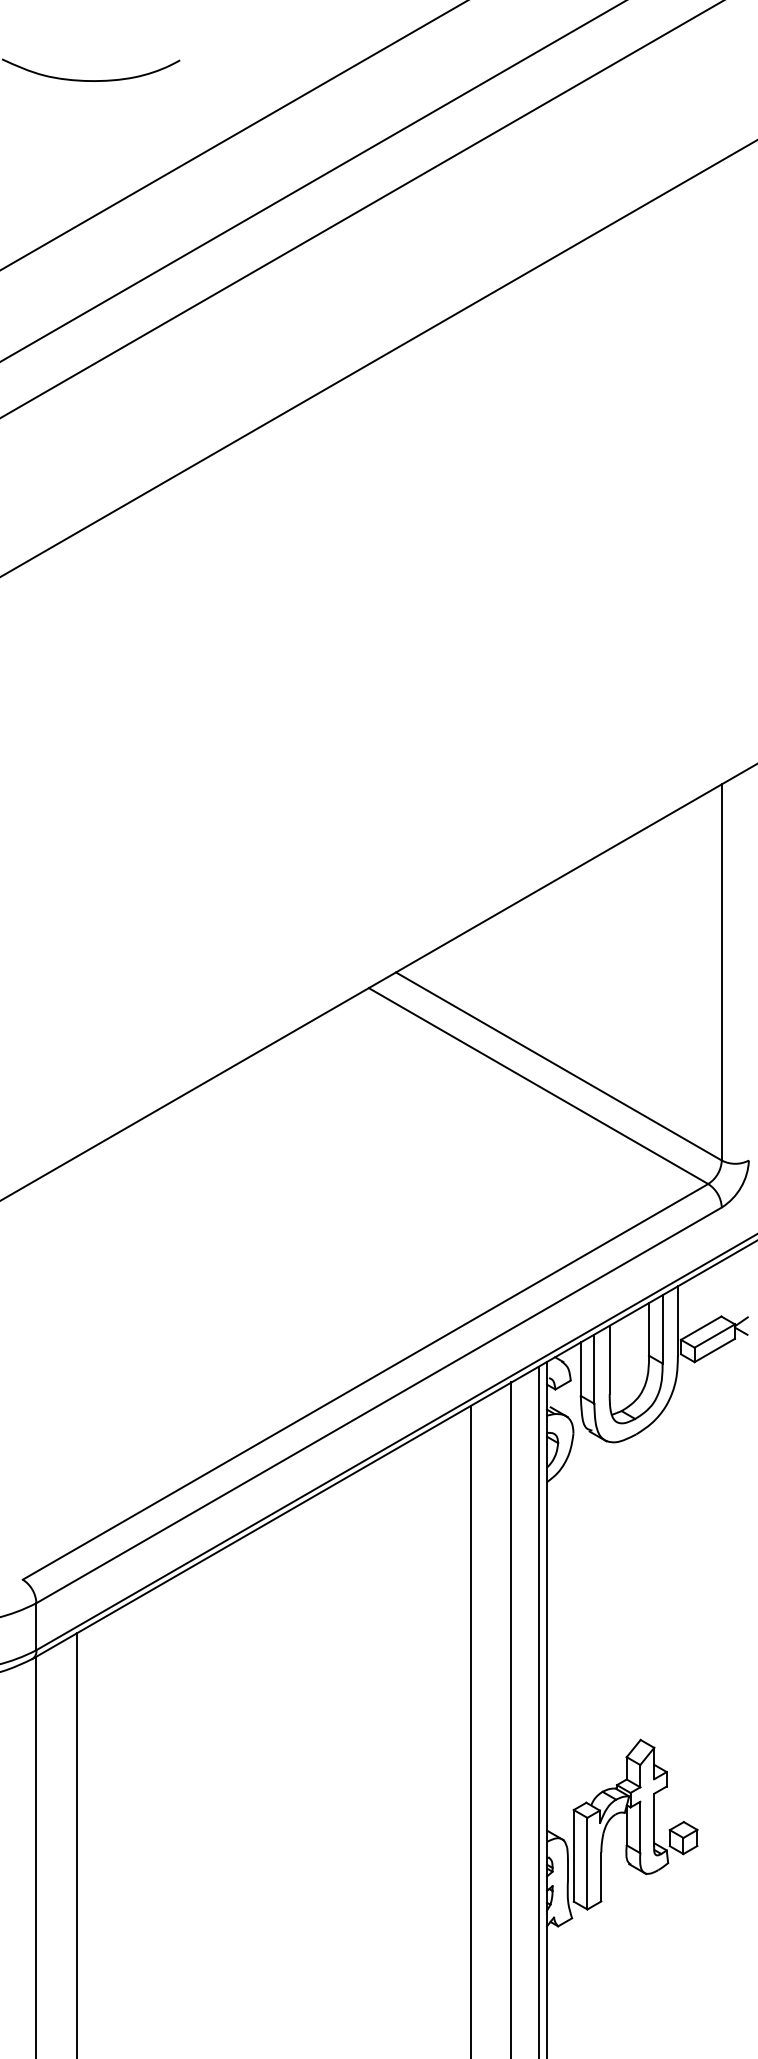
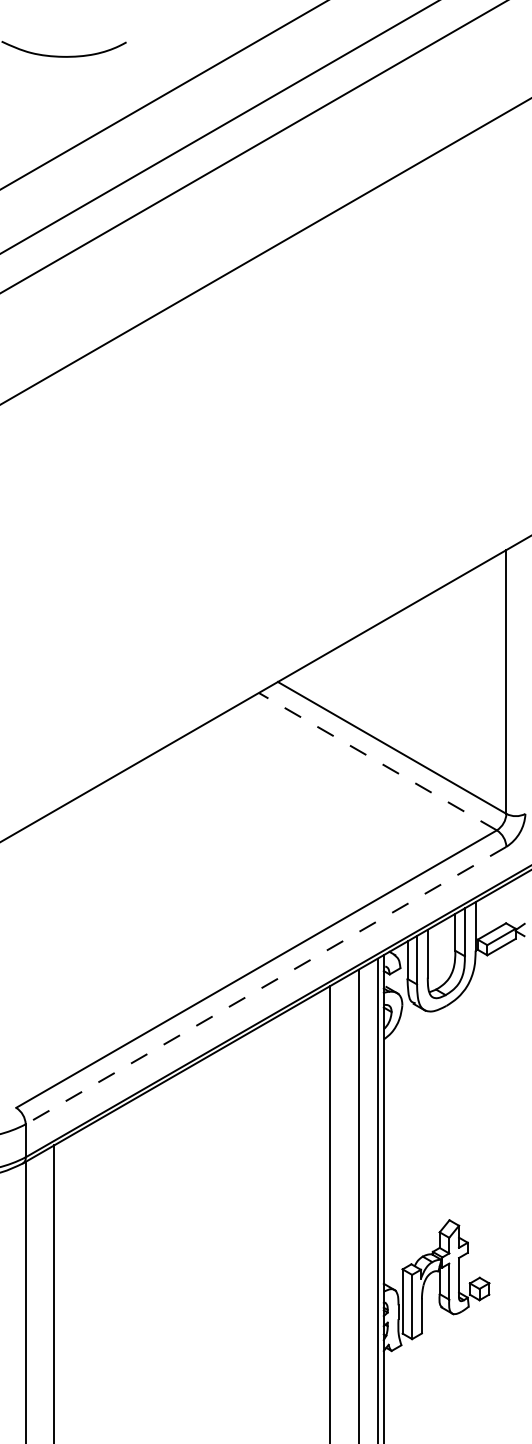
line: (538, 1086) -> (377, 761), solid -> dashed
line: (379, 1405) -> (266, 985), solid -> dashed

